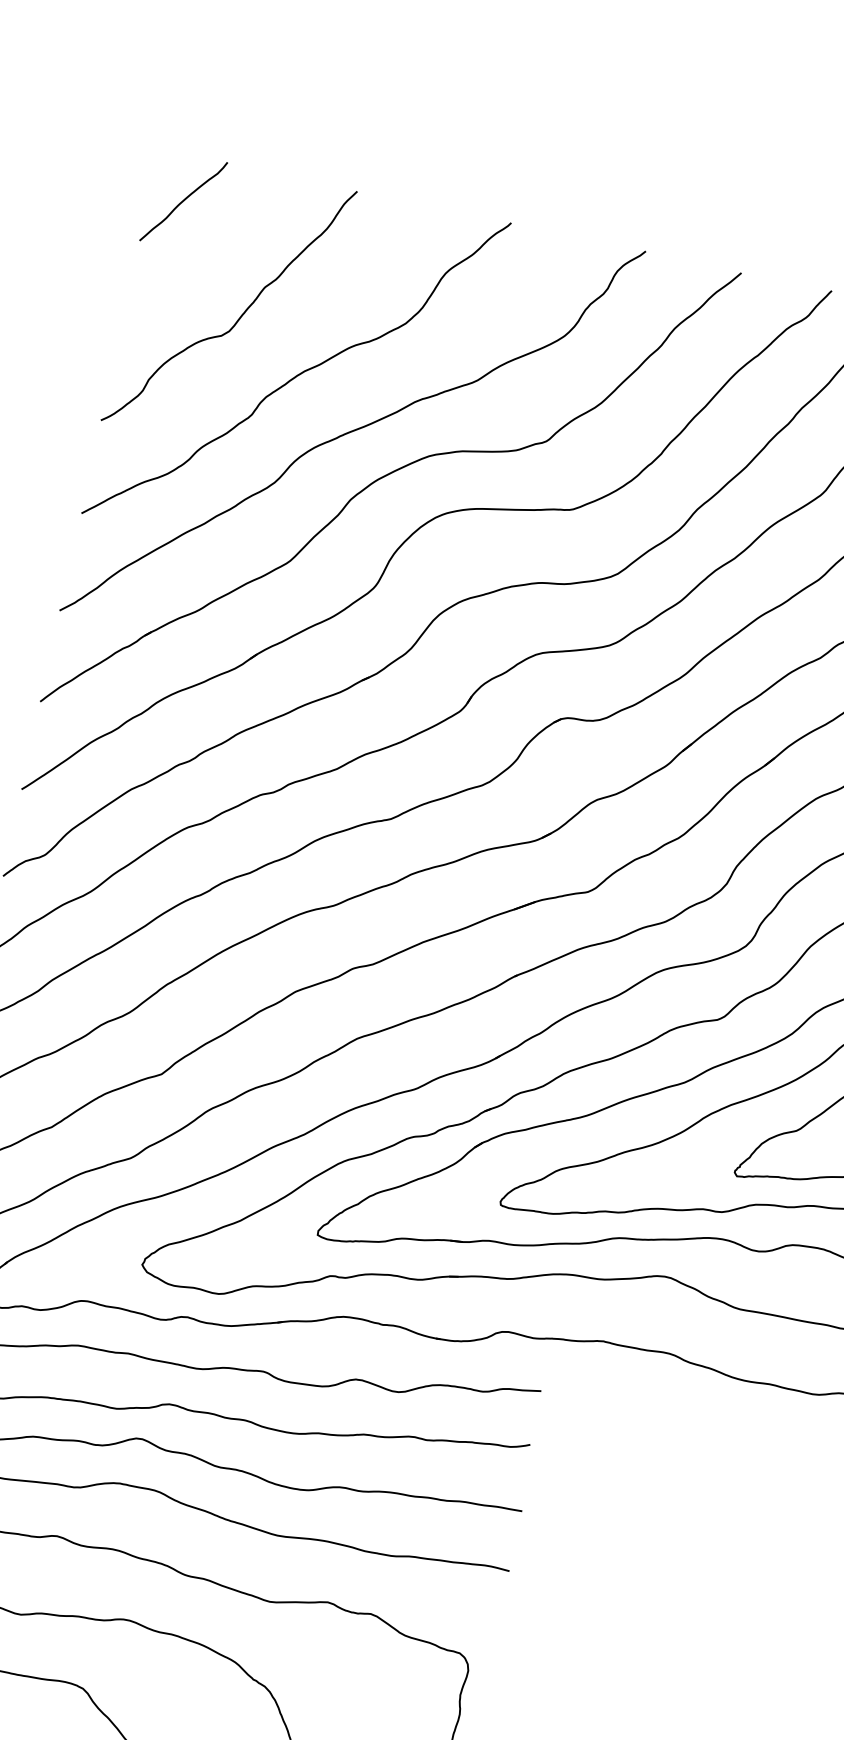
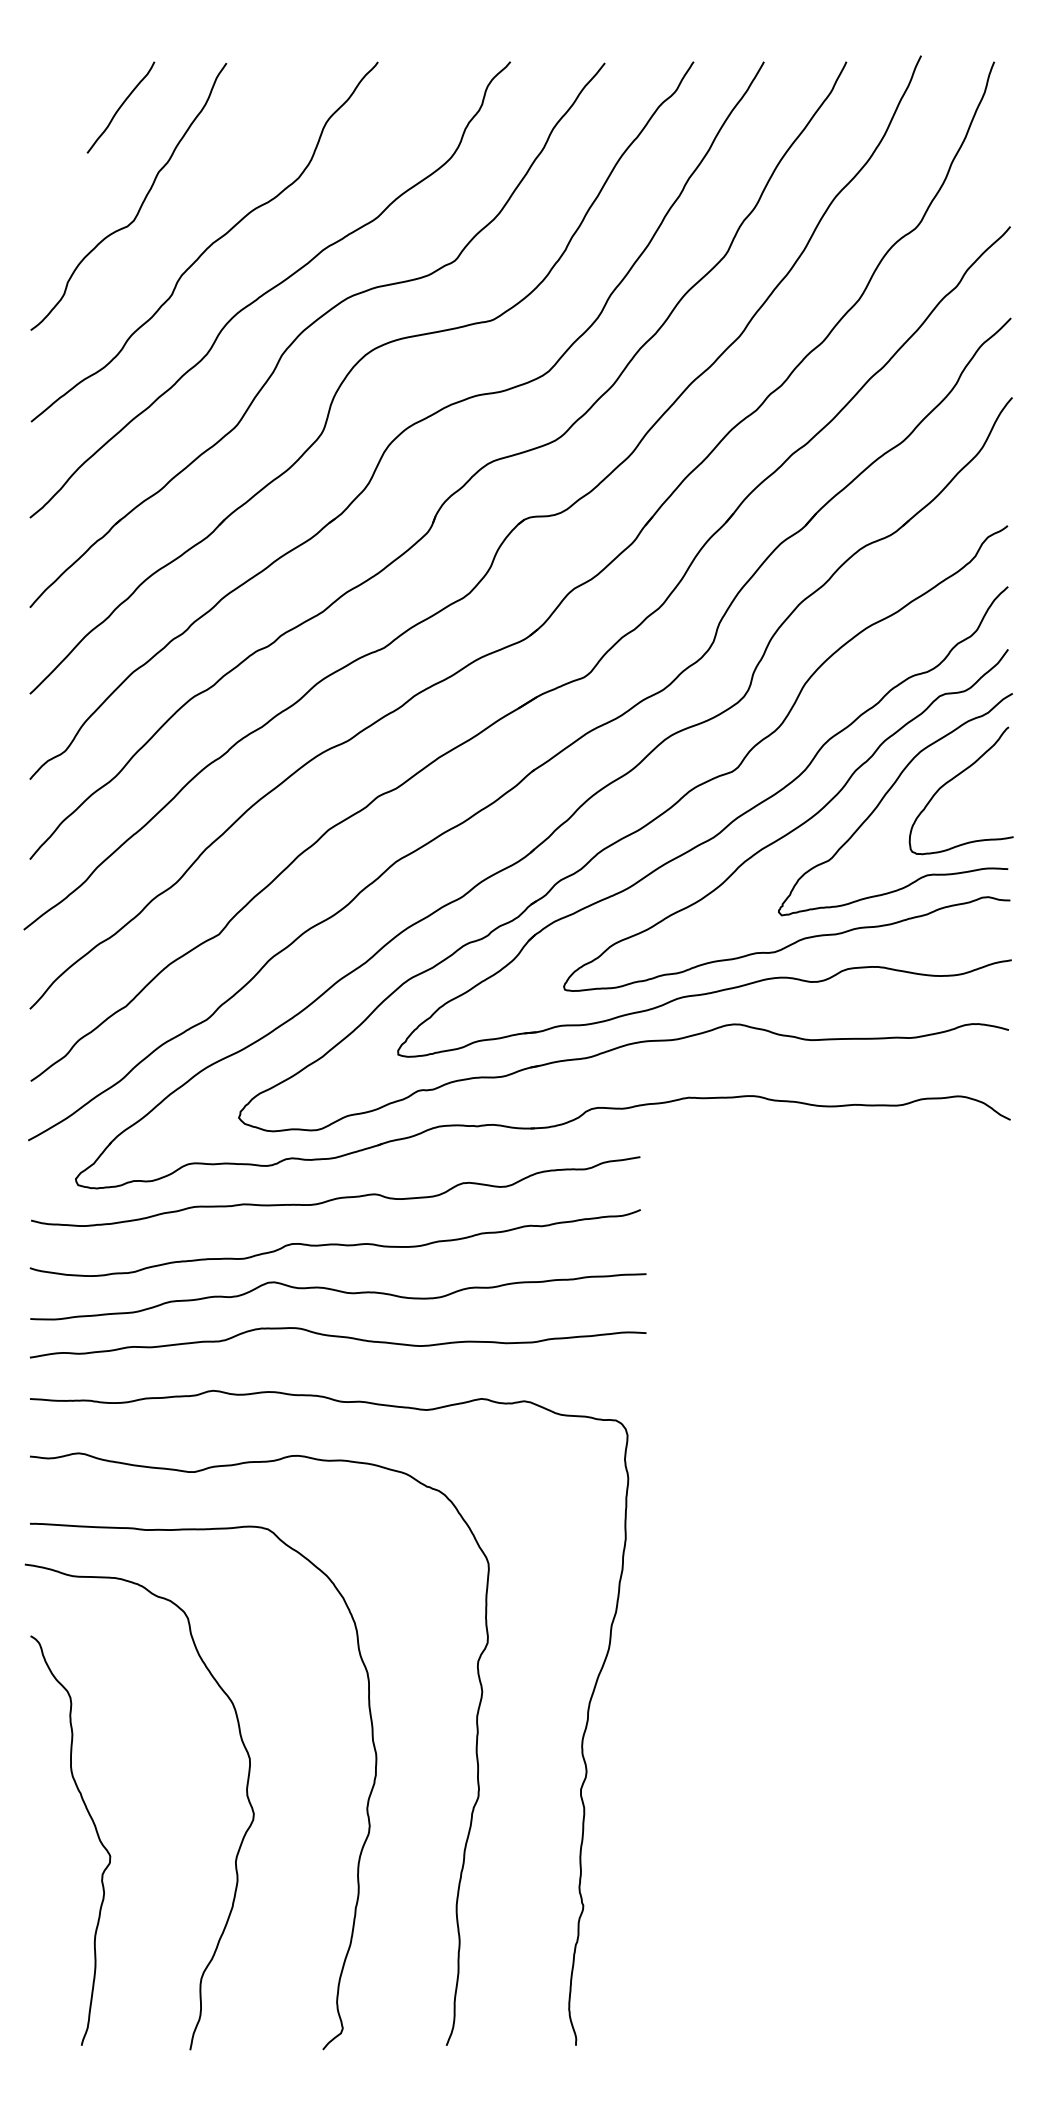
curve: (183, 201) -> (120, 107), moved

